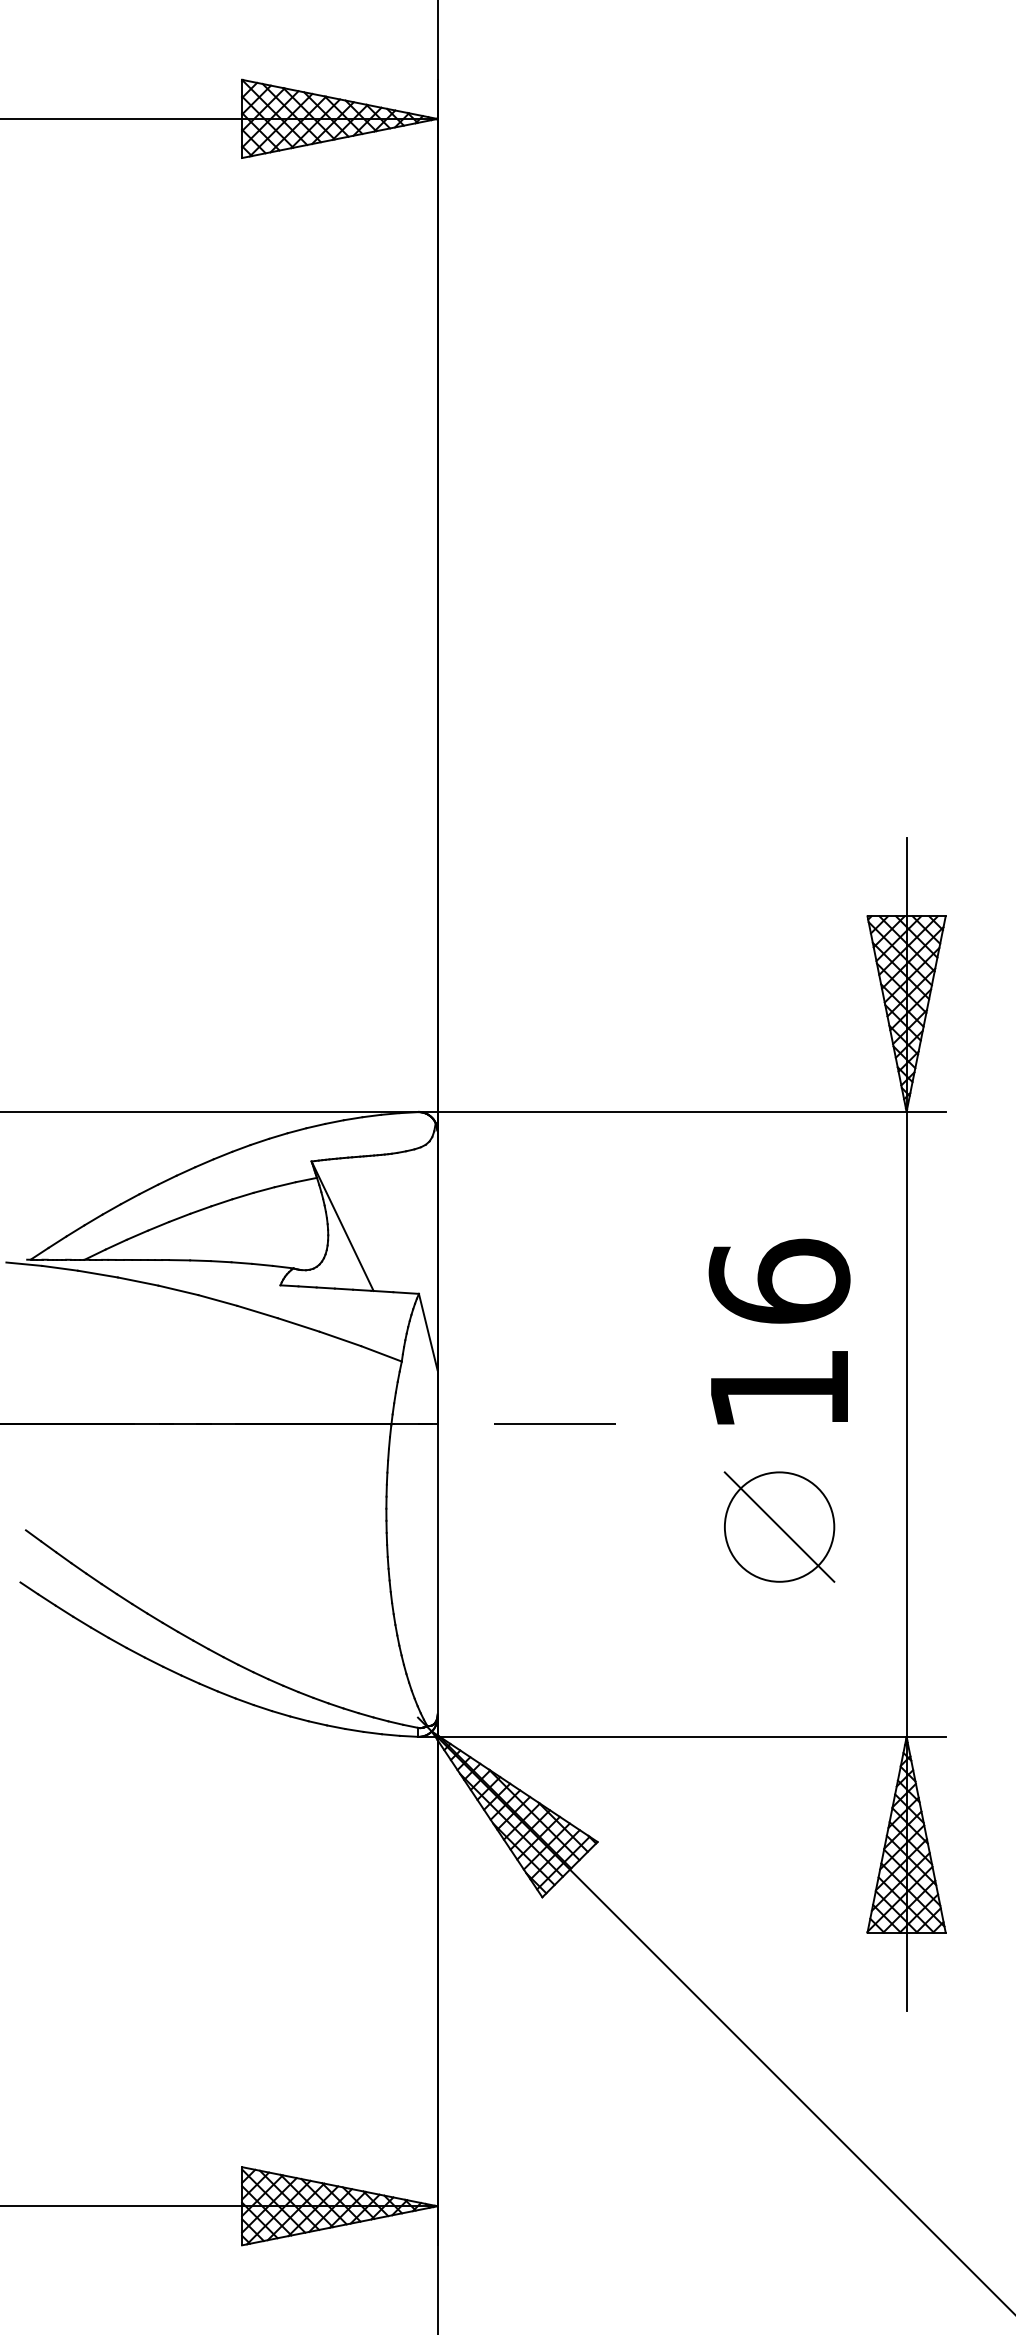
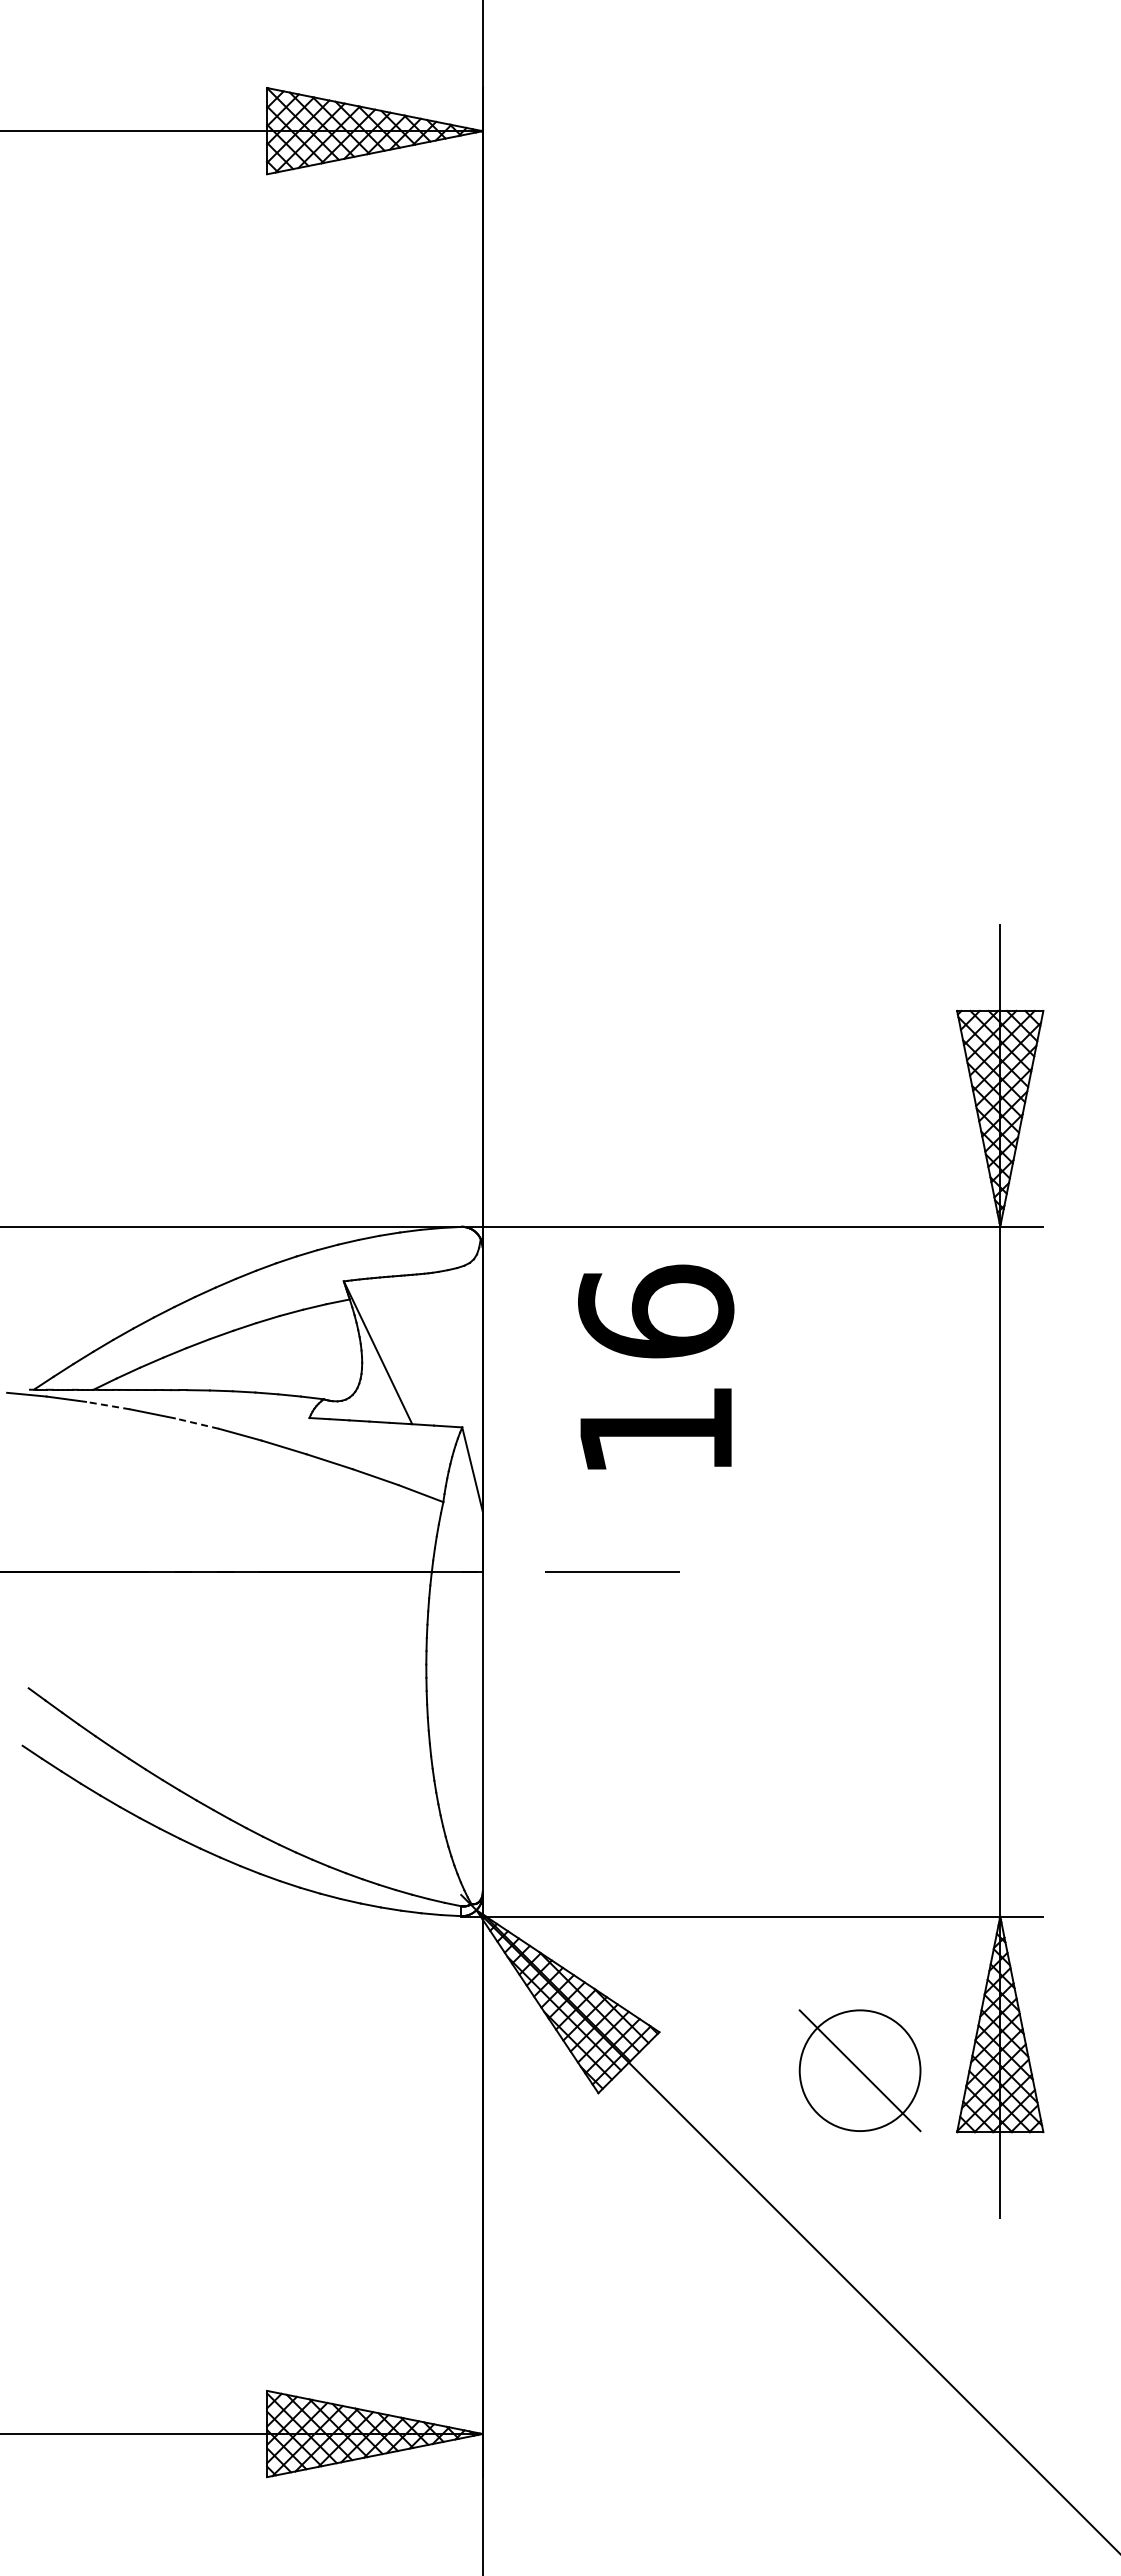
line: (97, 1274) -> (107, 1405), solid -> dashed
line: (178, 1290) -> (196, 1423), solid -> dashed
text: (779, 1331) -> (656, 1366), moved
part: (779, 1526) -> (859, 2070), moved

